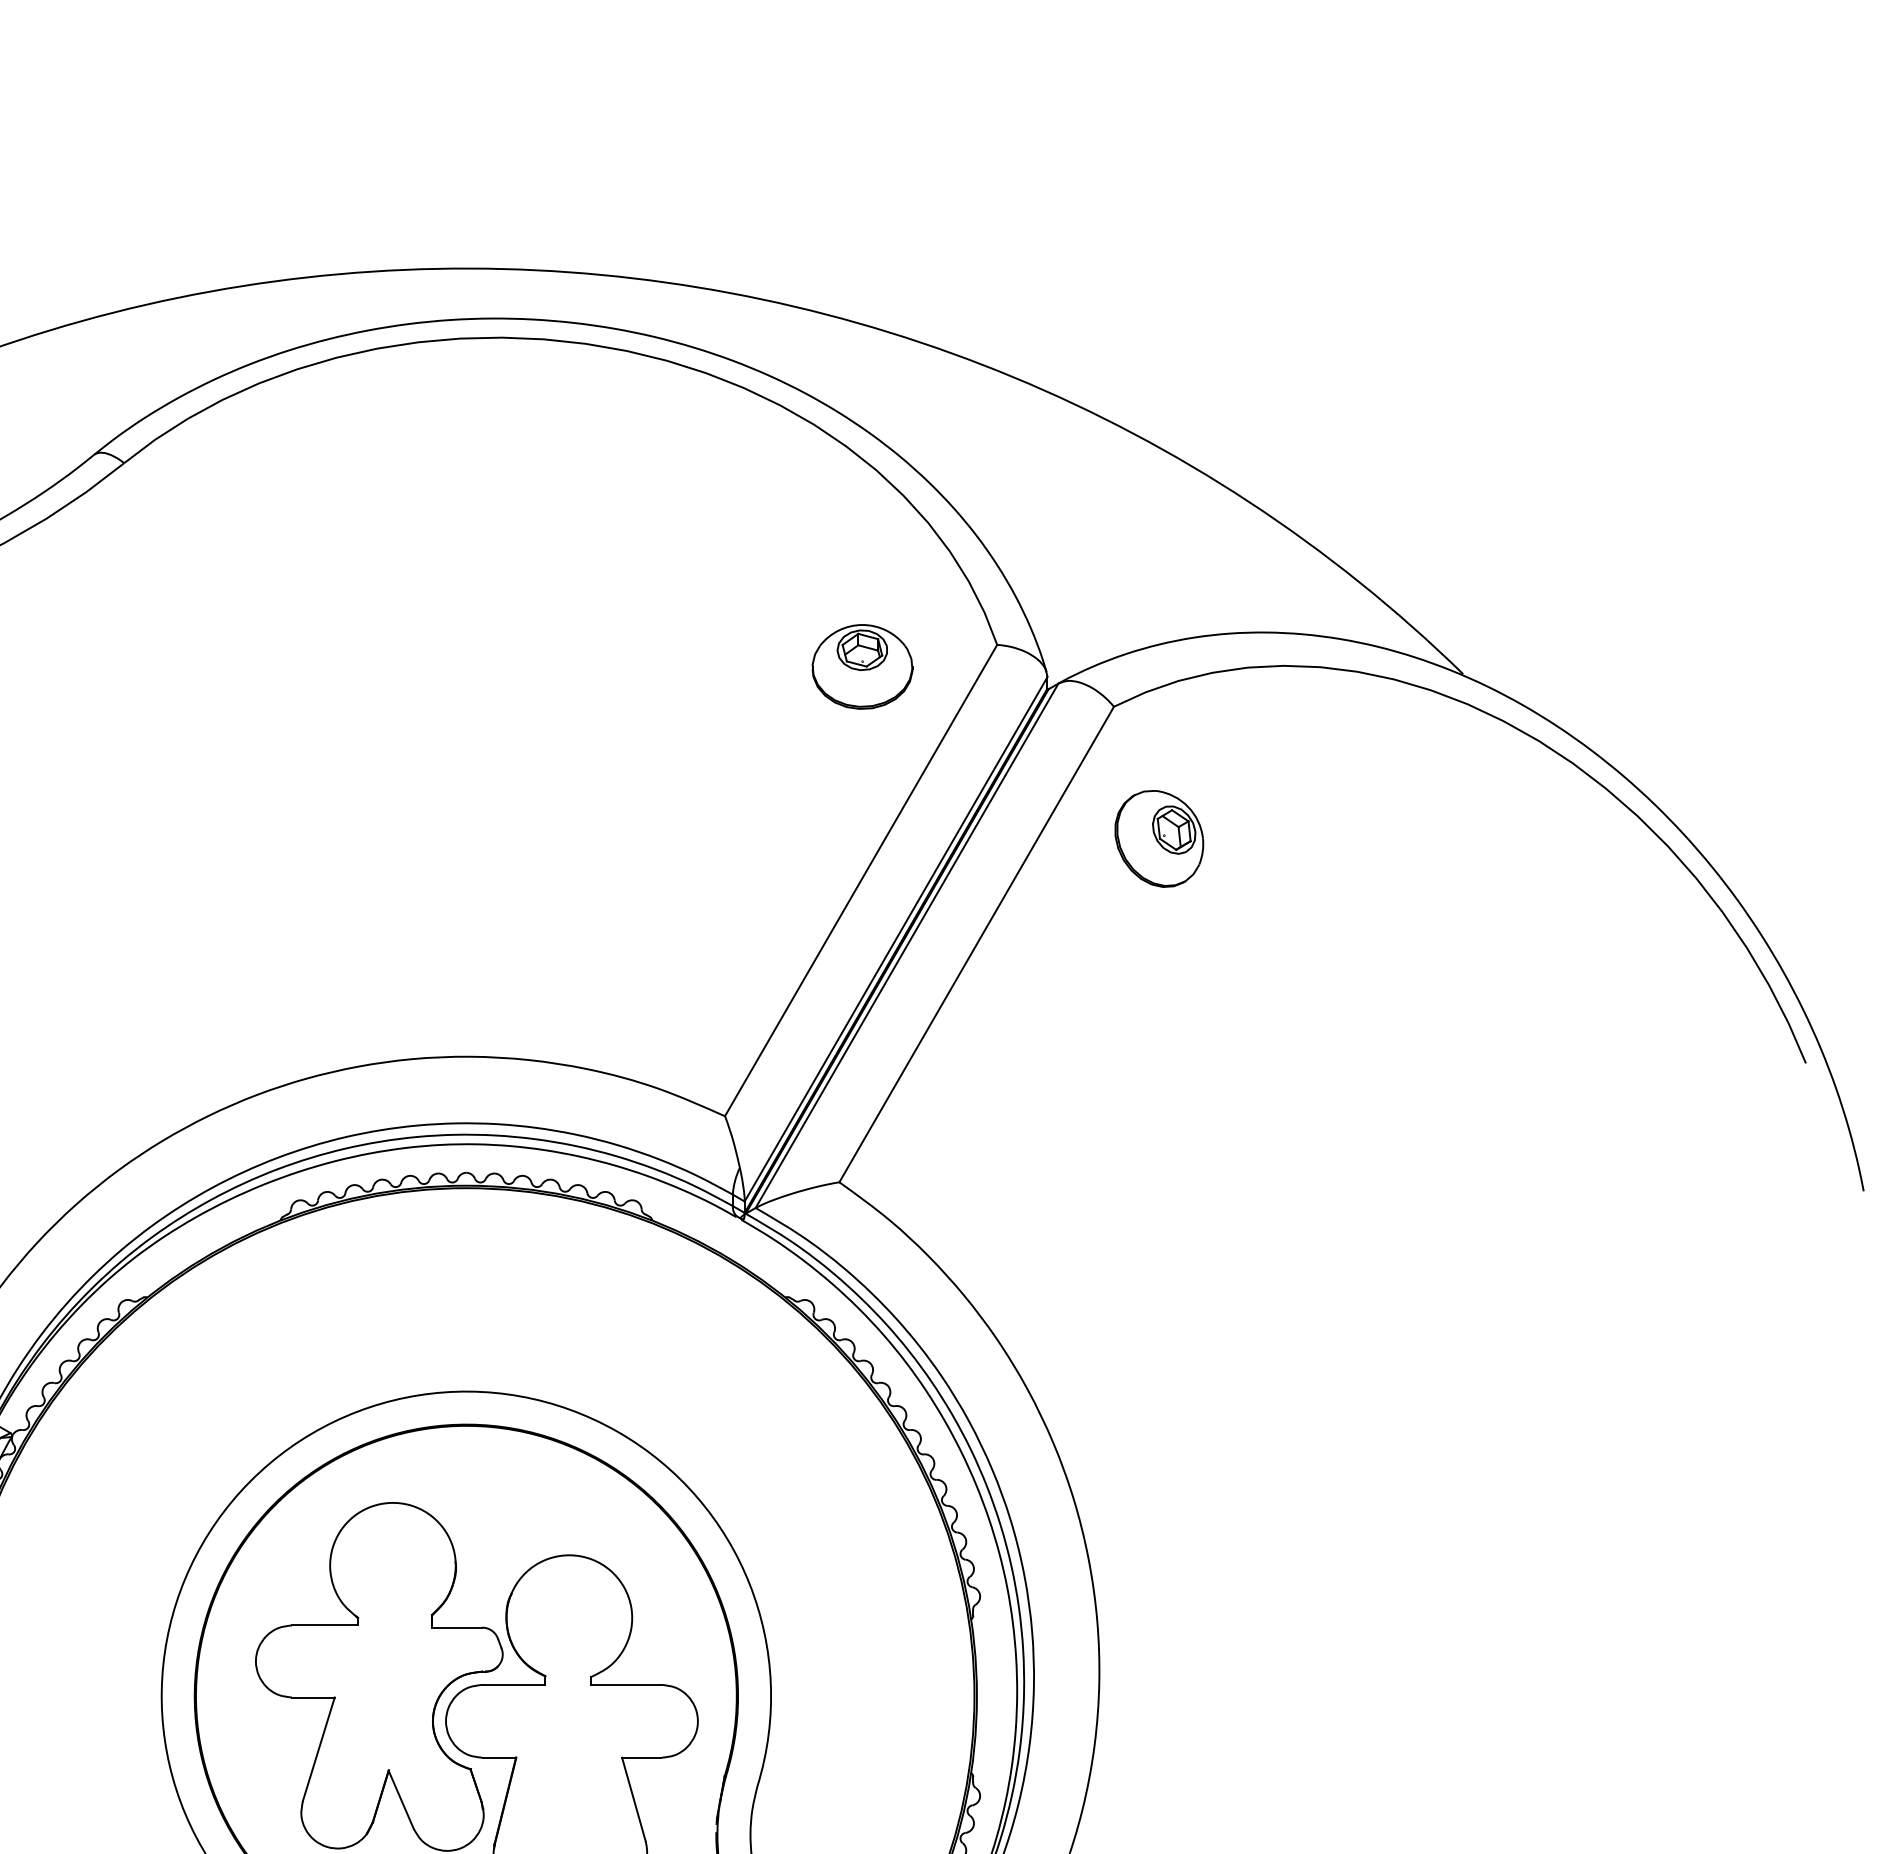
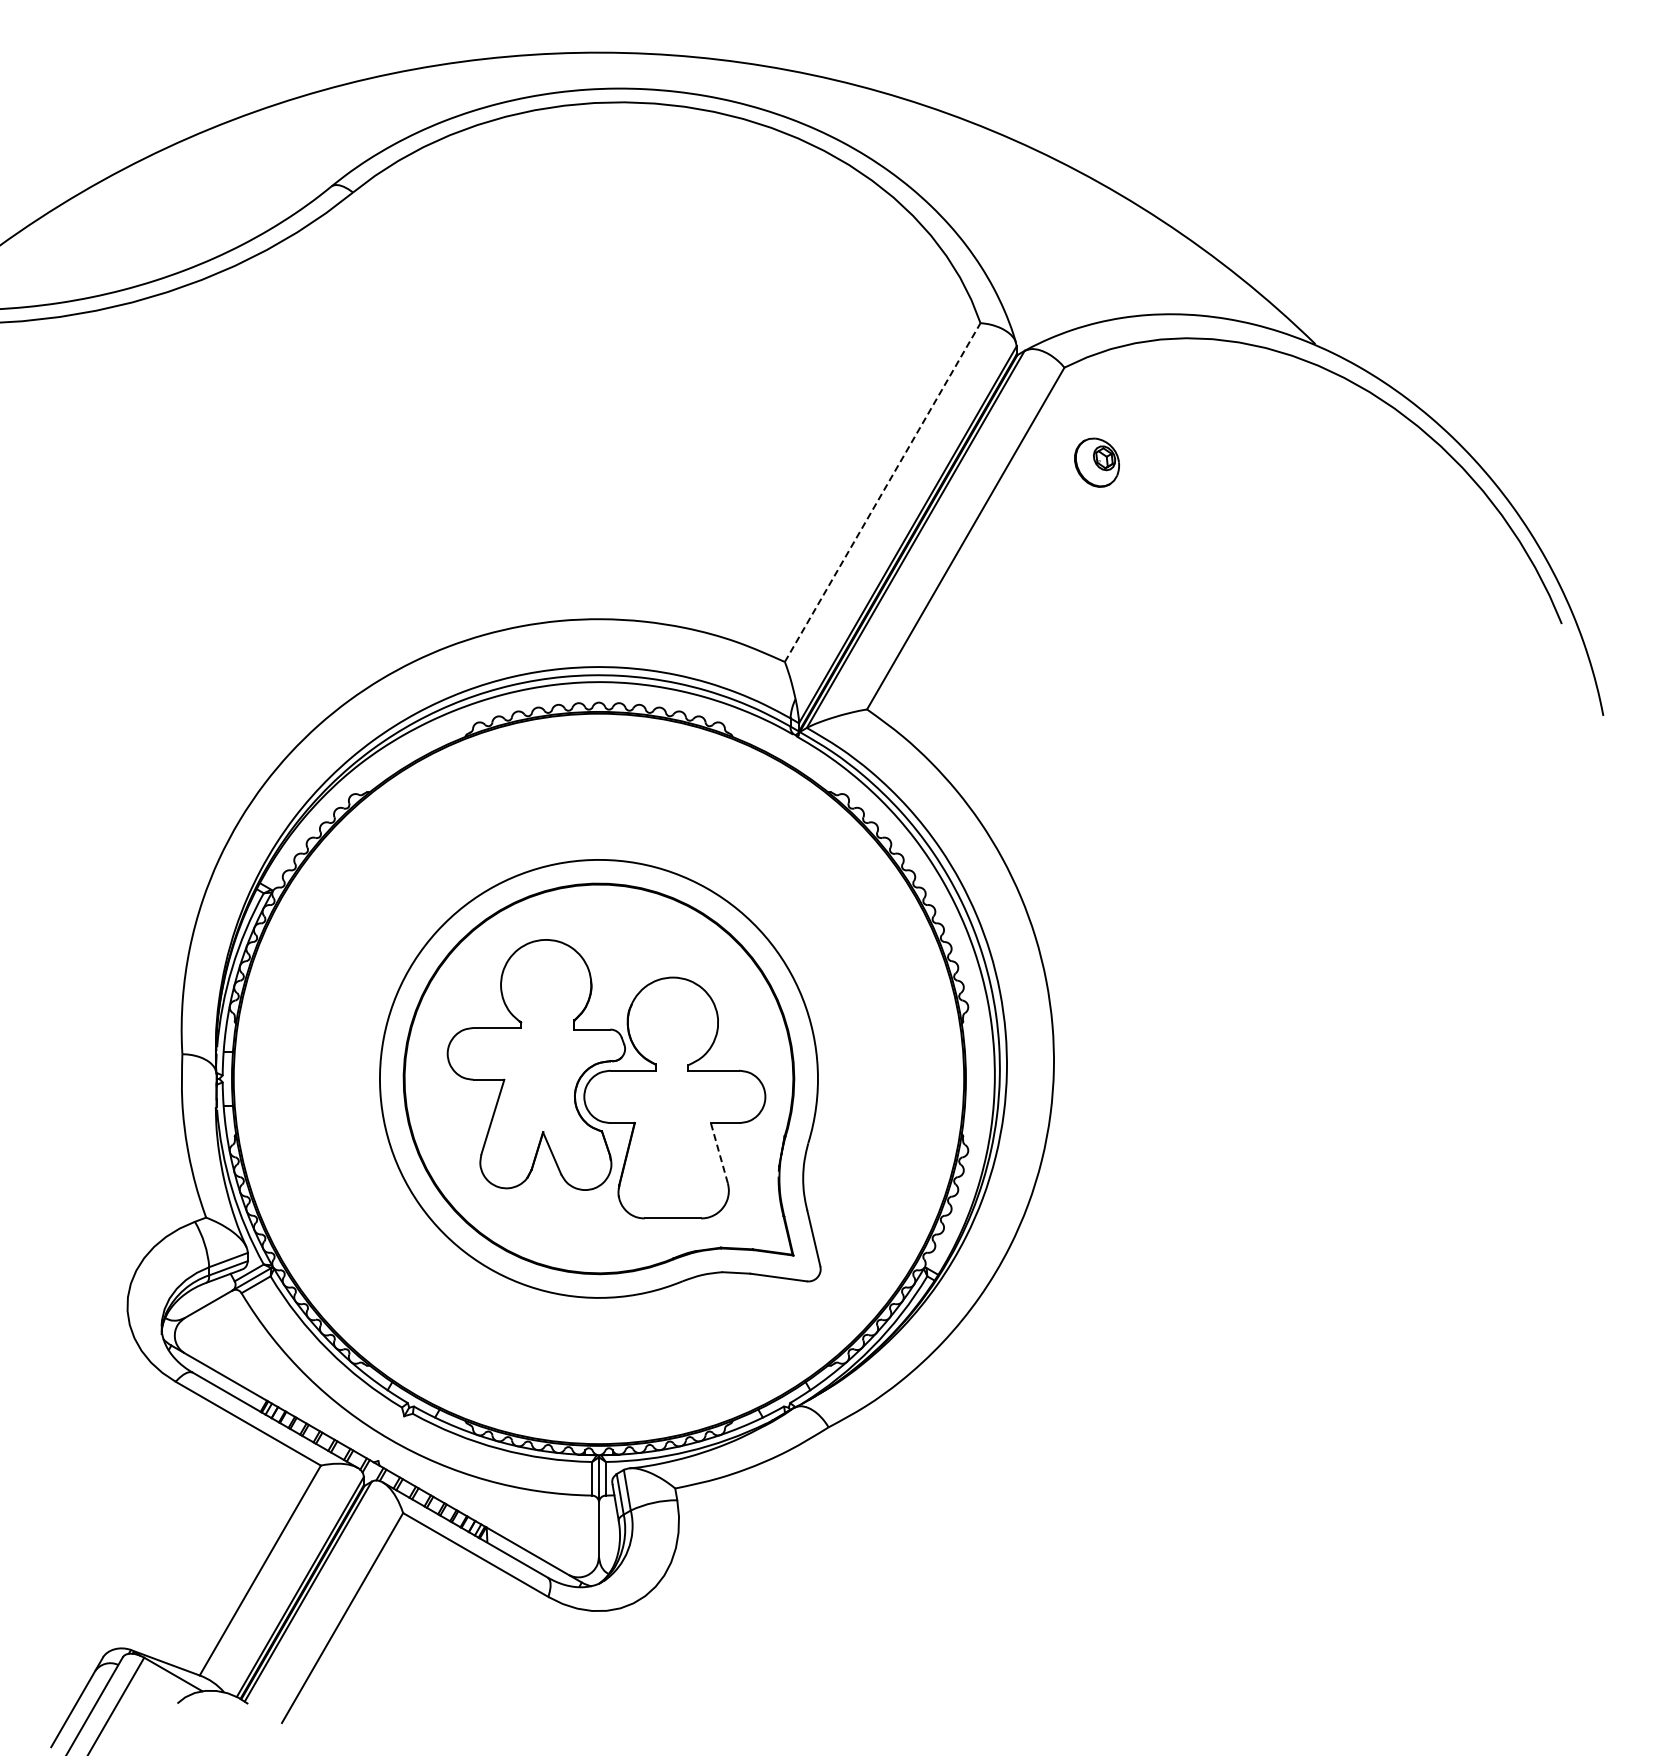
part: (862, 667) -> (883, 339), removed
part: (1158, 838) -> (1096, 462), size x0.7
line: (860, 880) -> (882, 492), solid -> dashed
line: (634, 1798) -> (719, 1152), solid -> dashed

